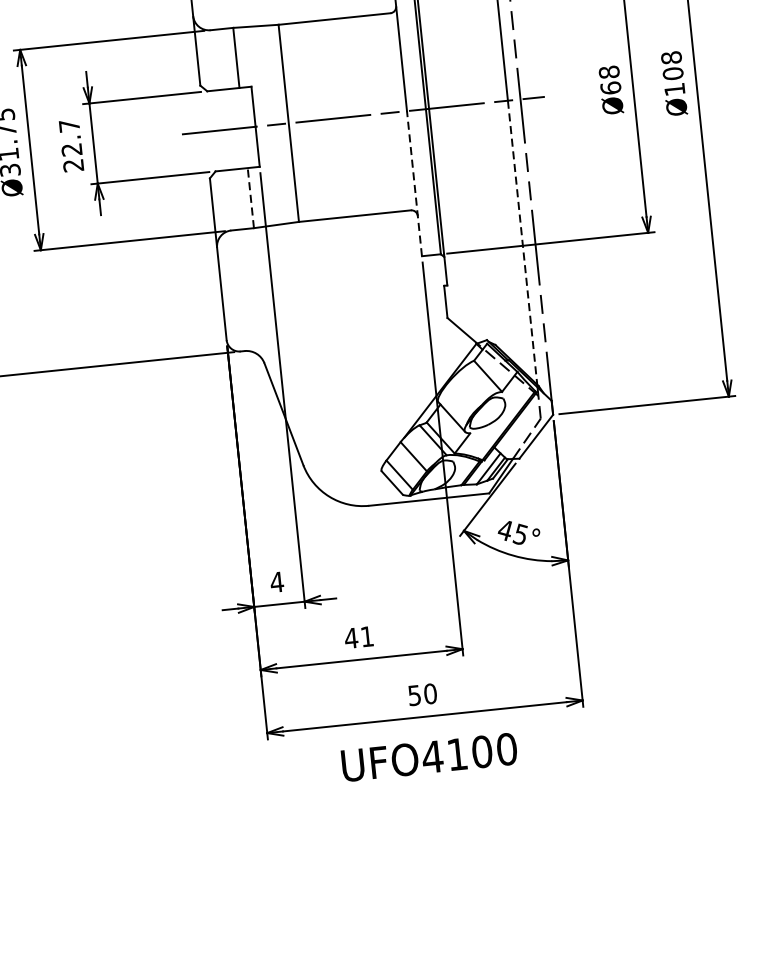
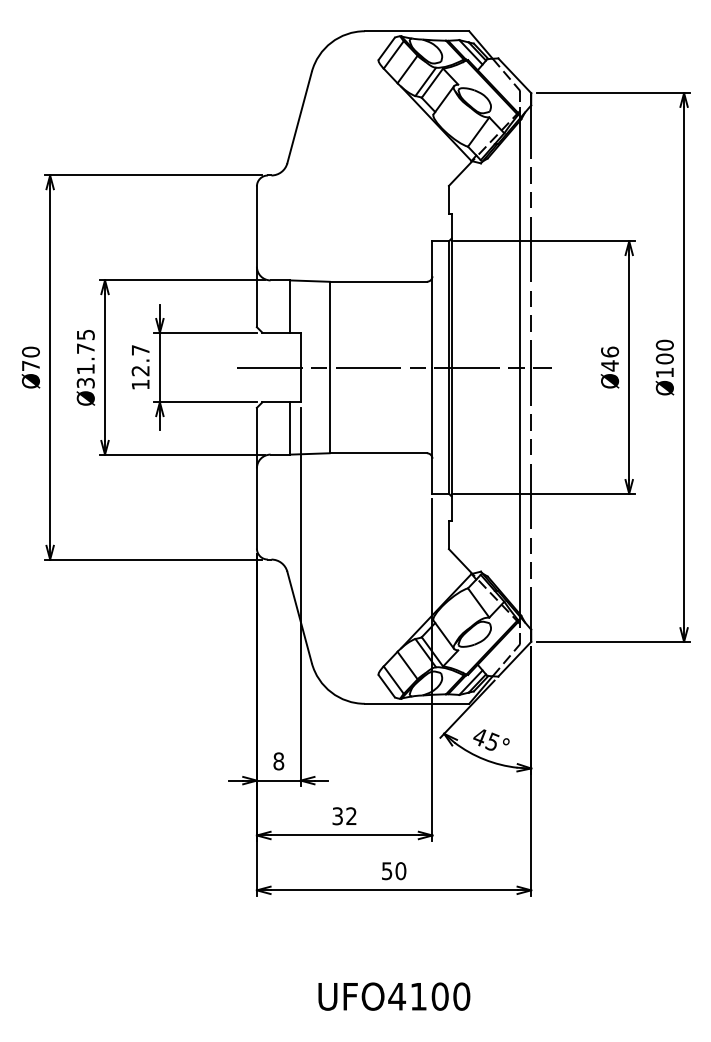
text: (671, 57) -> (664, 344), Ø108 -> Ø100
text: (610, 79) -> (610, 358), Ø68 -> Ø46
text: (73, 165) -> (140, 384), 22.7 -> 12.7
line: (414, 183) -> (432, 430), dashed -> solid
line: (251, 198) -> (290, 428), dashed -> solid
line: (522, 243) -> (520, 491), dashed -> solid
text: (276, 582) -> (278, 761), 4 -> 8
text: (359, 637) -> (344, 816), 41 -> 32
text: (429, 757) -> (394, 996), moved

